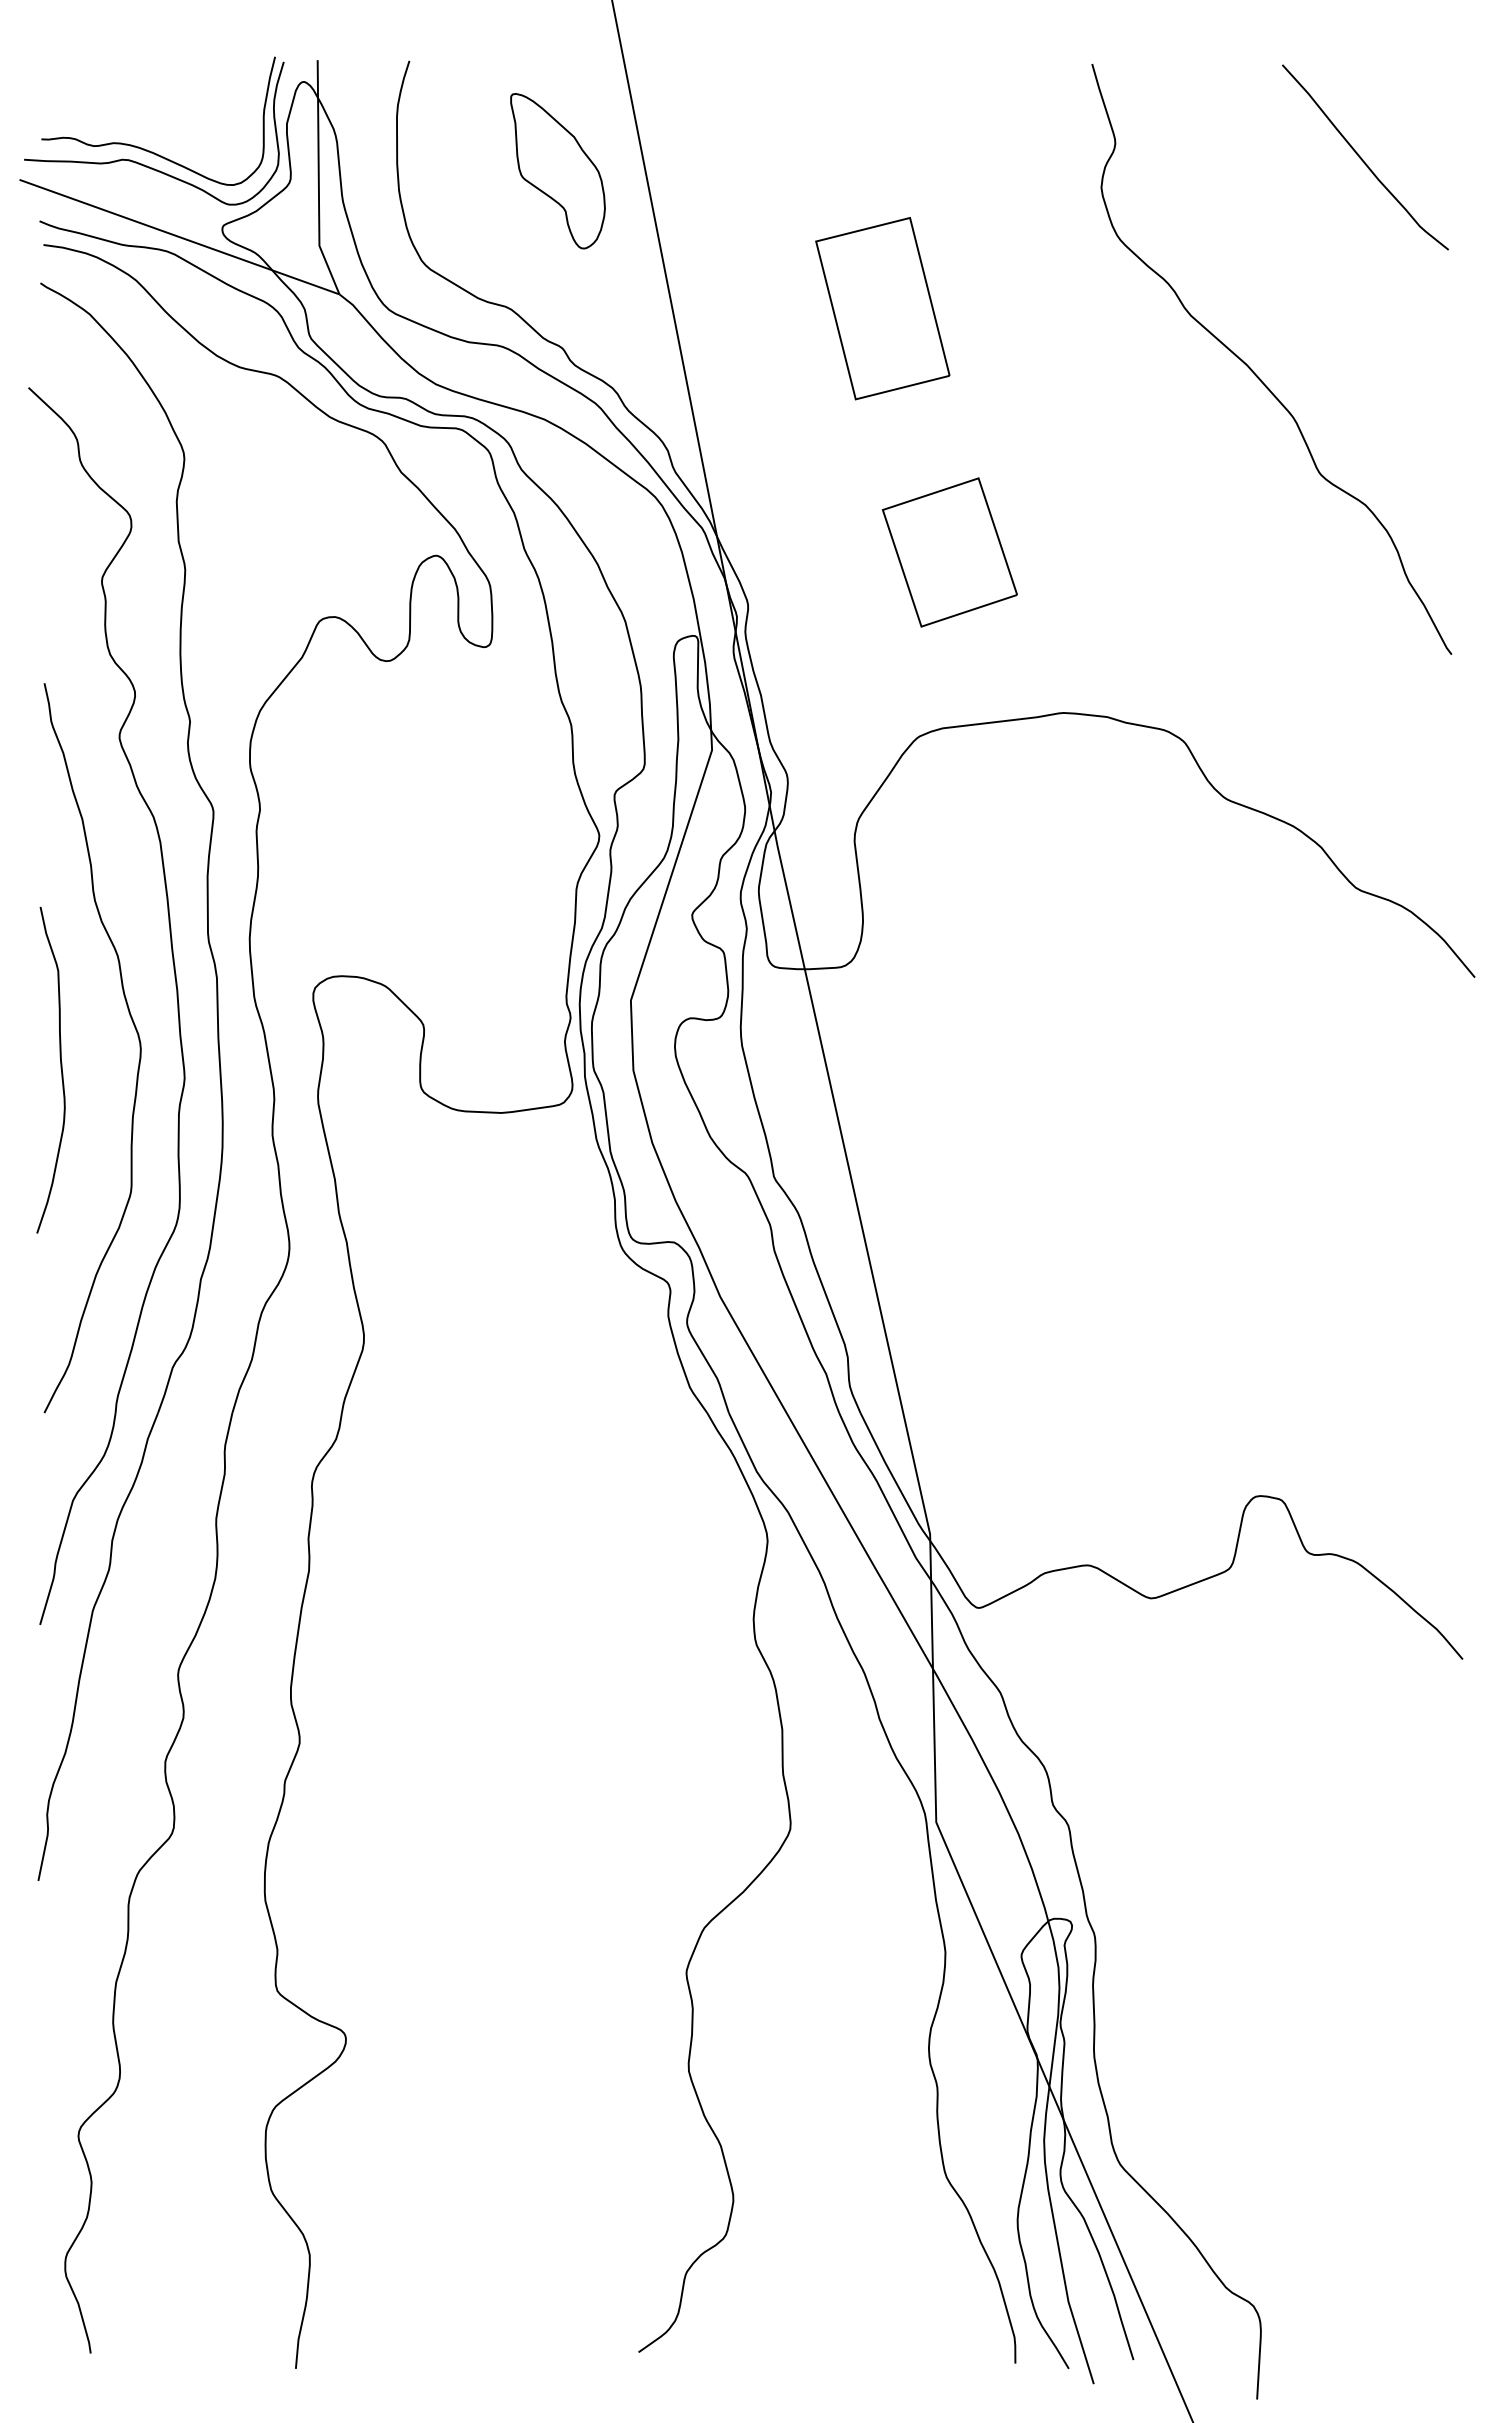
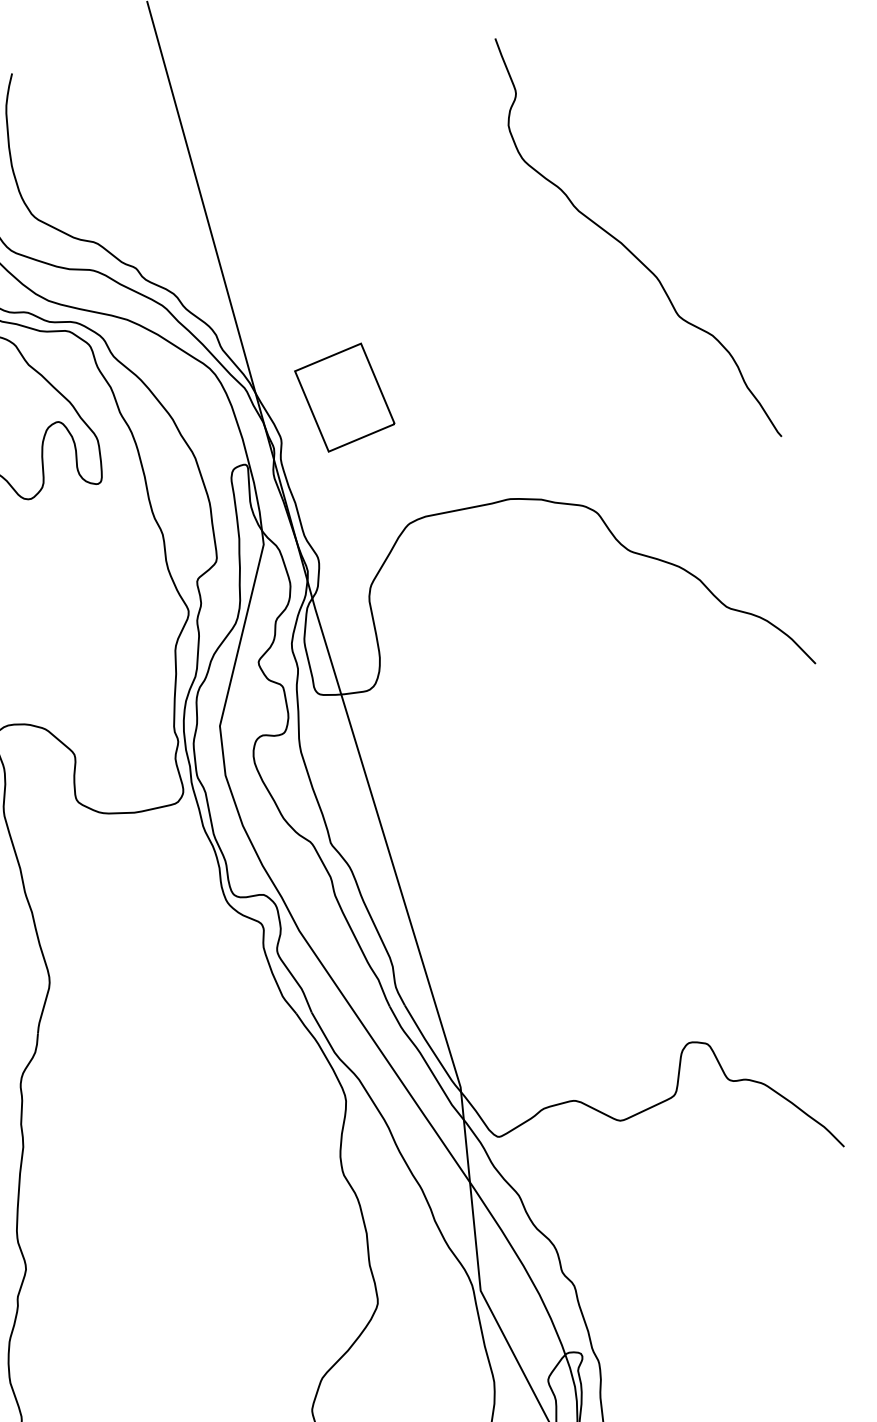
curve: (1363, 159) -> (692, 91), removed
part: (557, 171) -> (122, 143), removed
part: (882, 308) -> (360, 222), removed
part: (949, 552) -> (344, 397), moved

